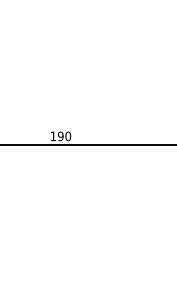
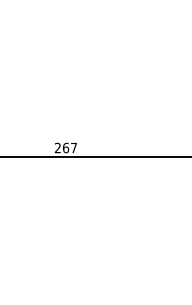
text: (60, 135) -> (65, 147), 190 -> 267

